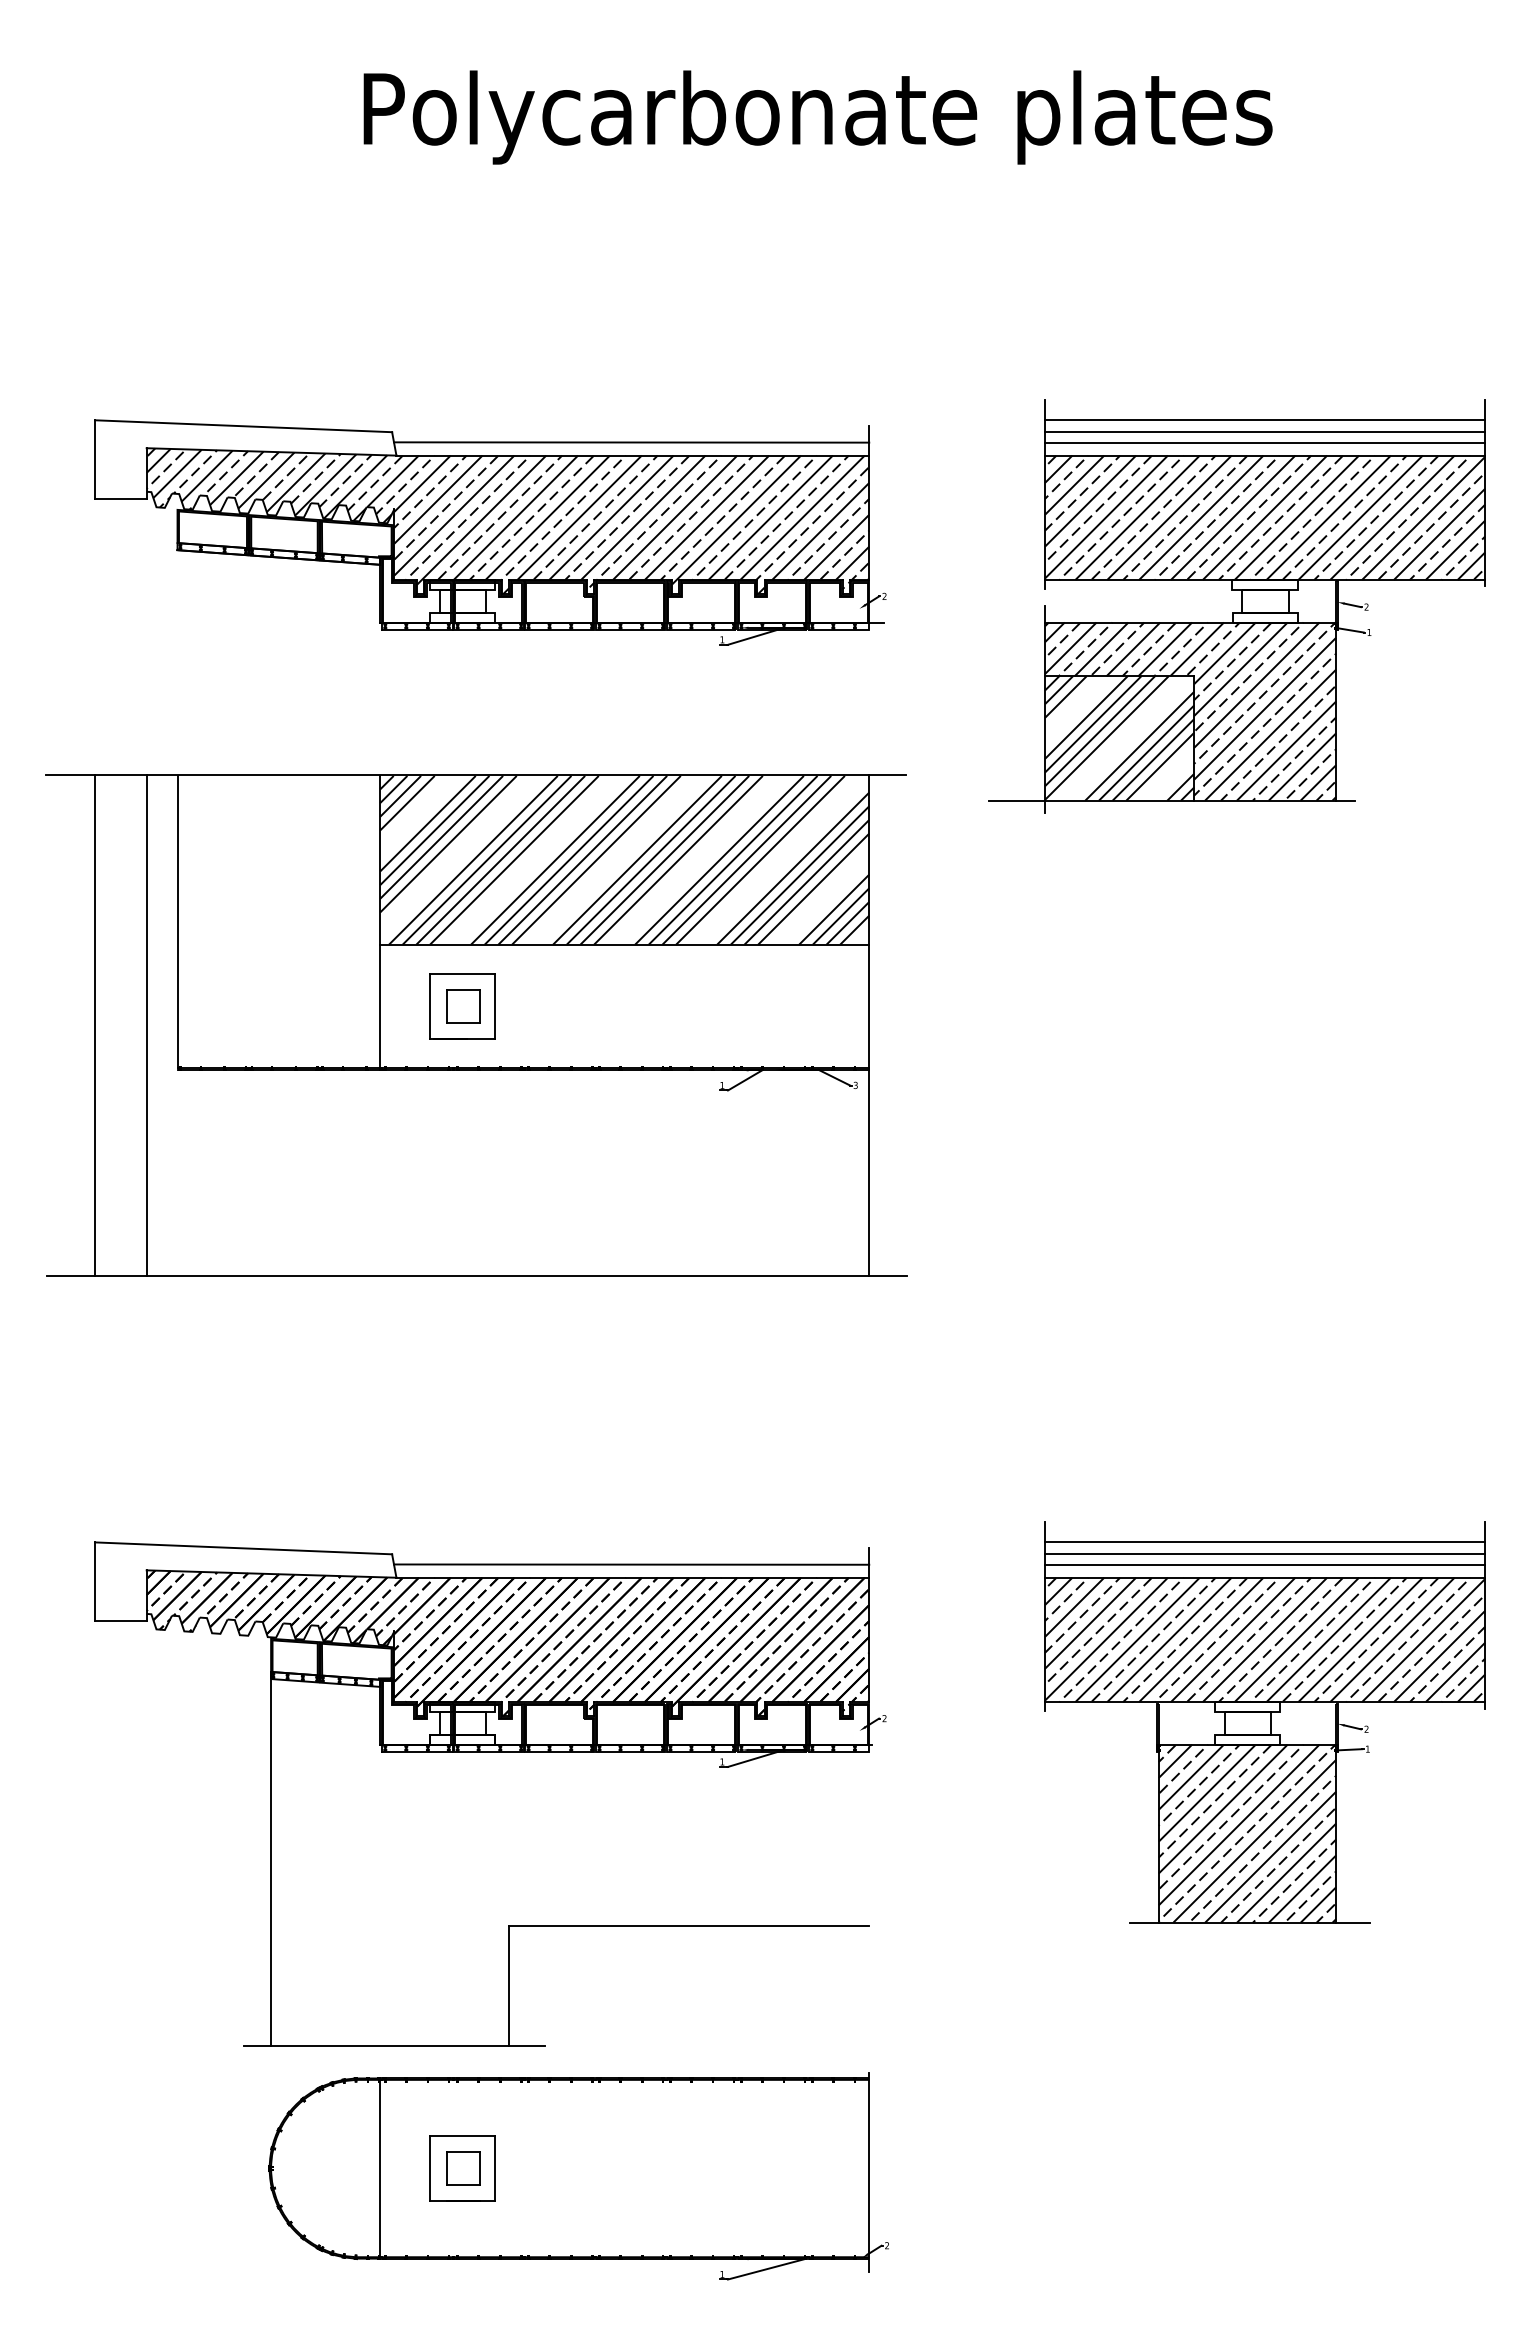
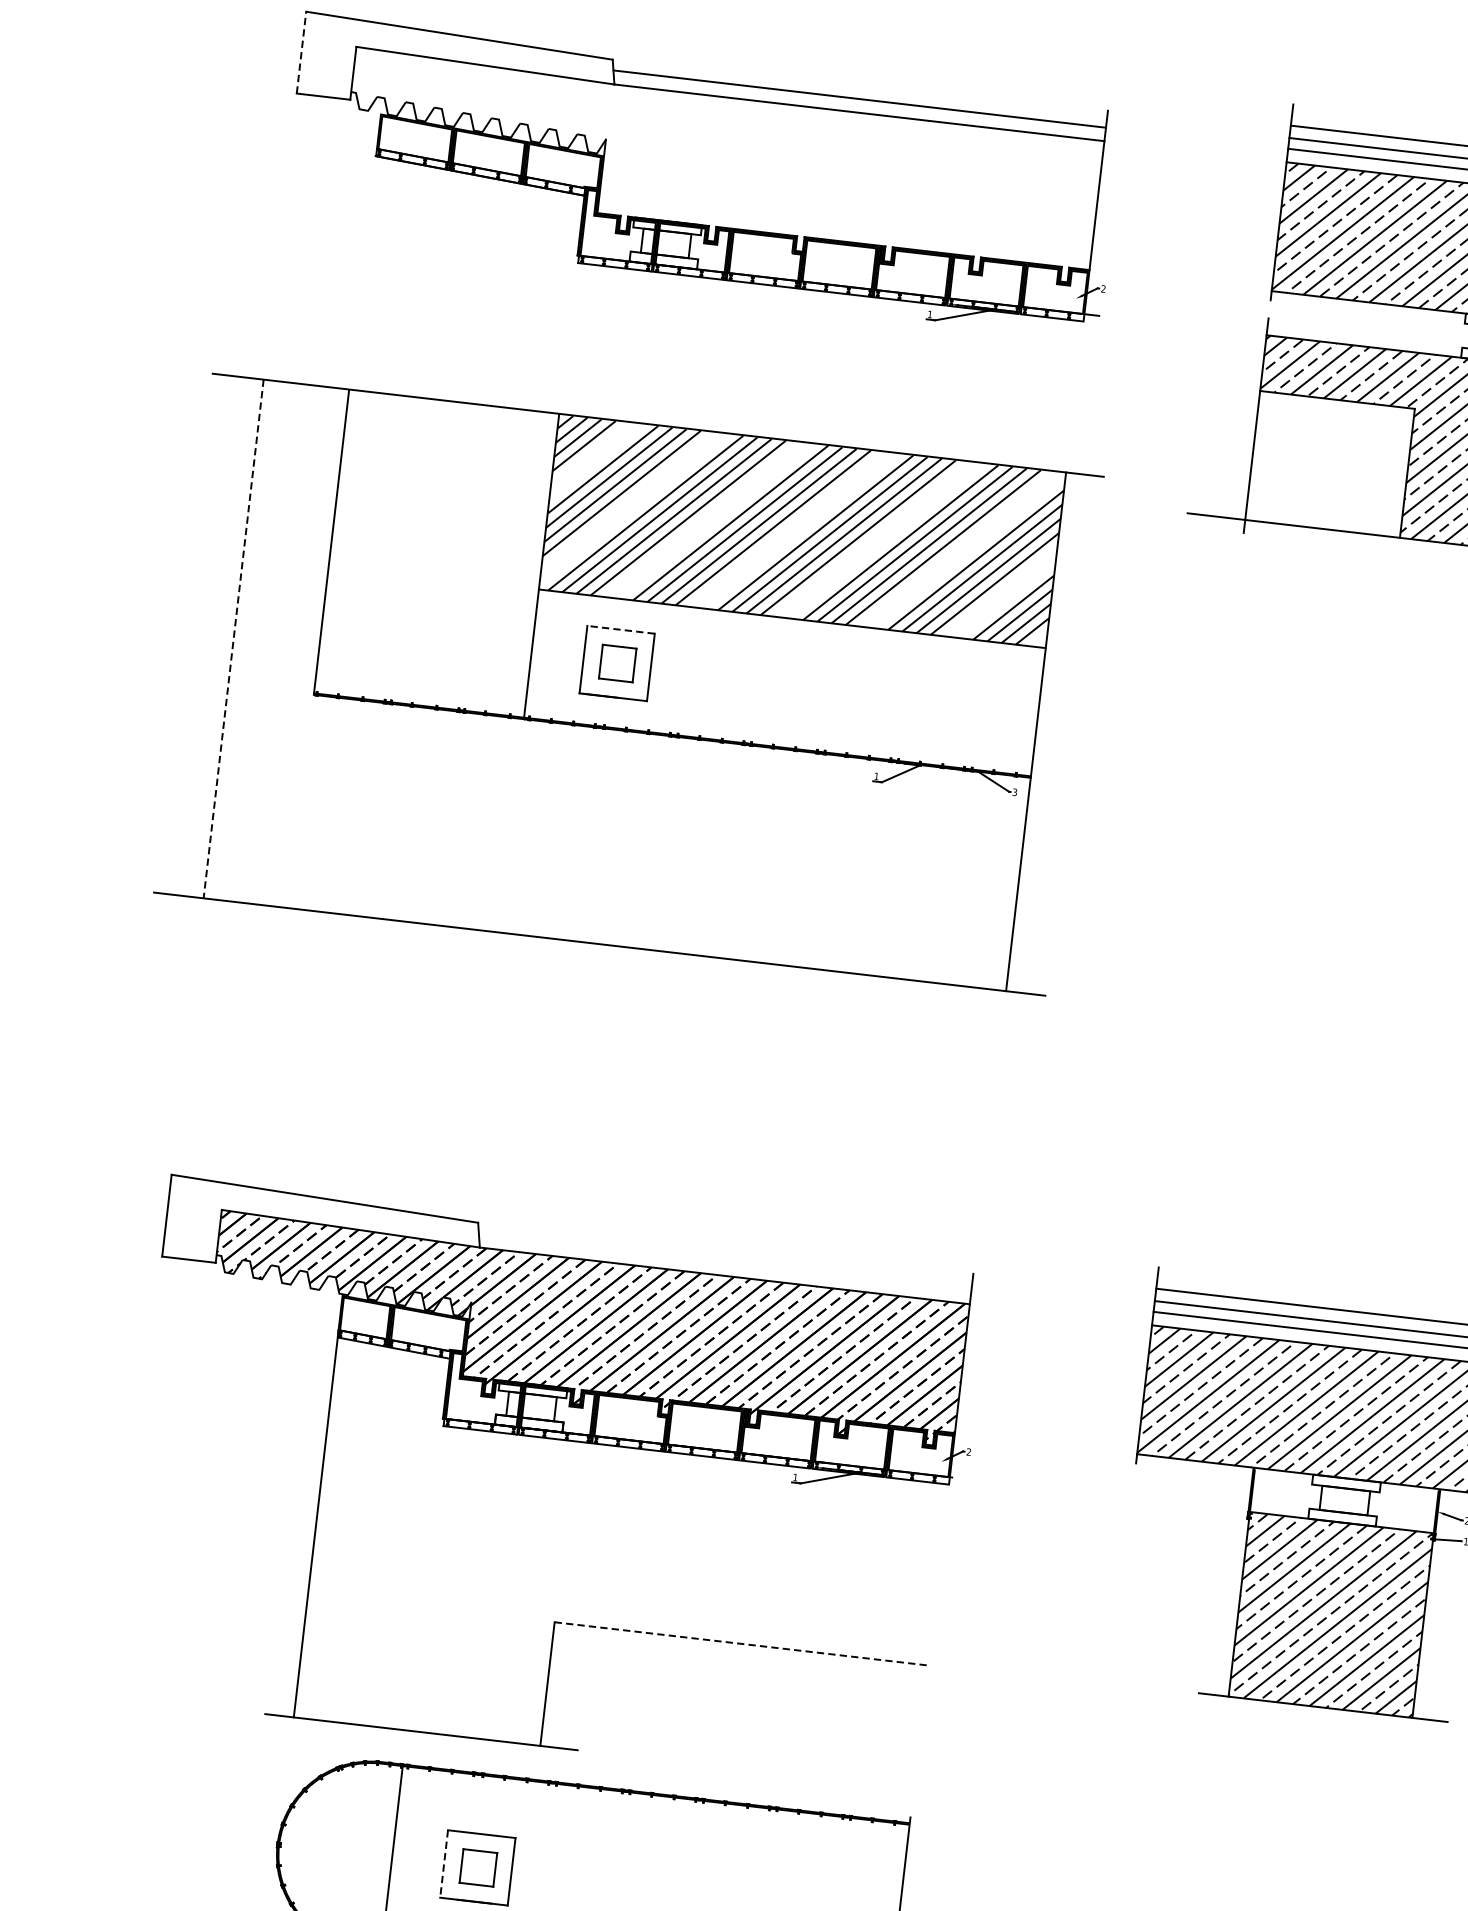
line: (95, 459) -> (302, 52), solid -> dashed
hatch: (507, 521) -> (721, 166), removed
hatch: (1119, 738) -> (1329, 464), removed
line: (462, 974) -> (620, 630), solid -> dashed
line: (95, 1025) -> (234, 639), solid -> dashed
line: (146, 1025) -> (286, 645), removed
line: (631, 1564) -> (725, 1262), removed
line: (689, 1926) -> (741, 1644), solid -> dashed
line: (430, 2168) -> (444, 1863), solid -> dashed

